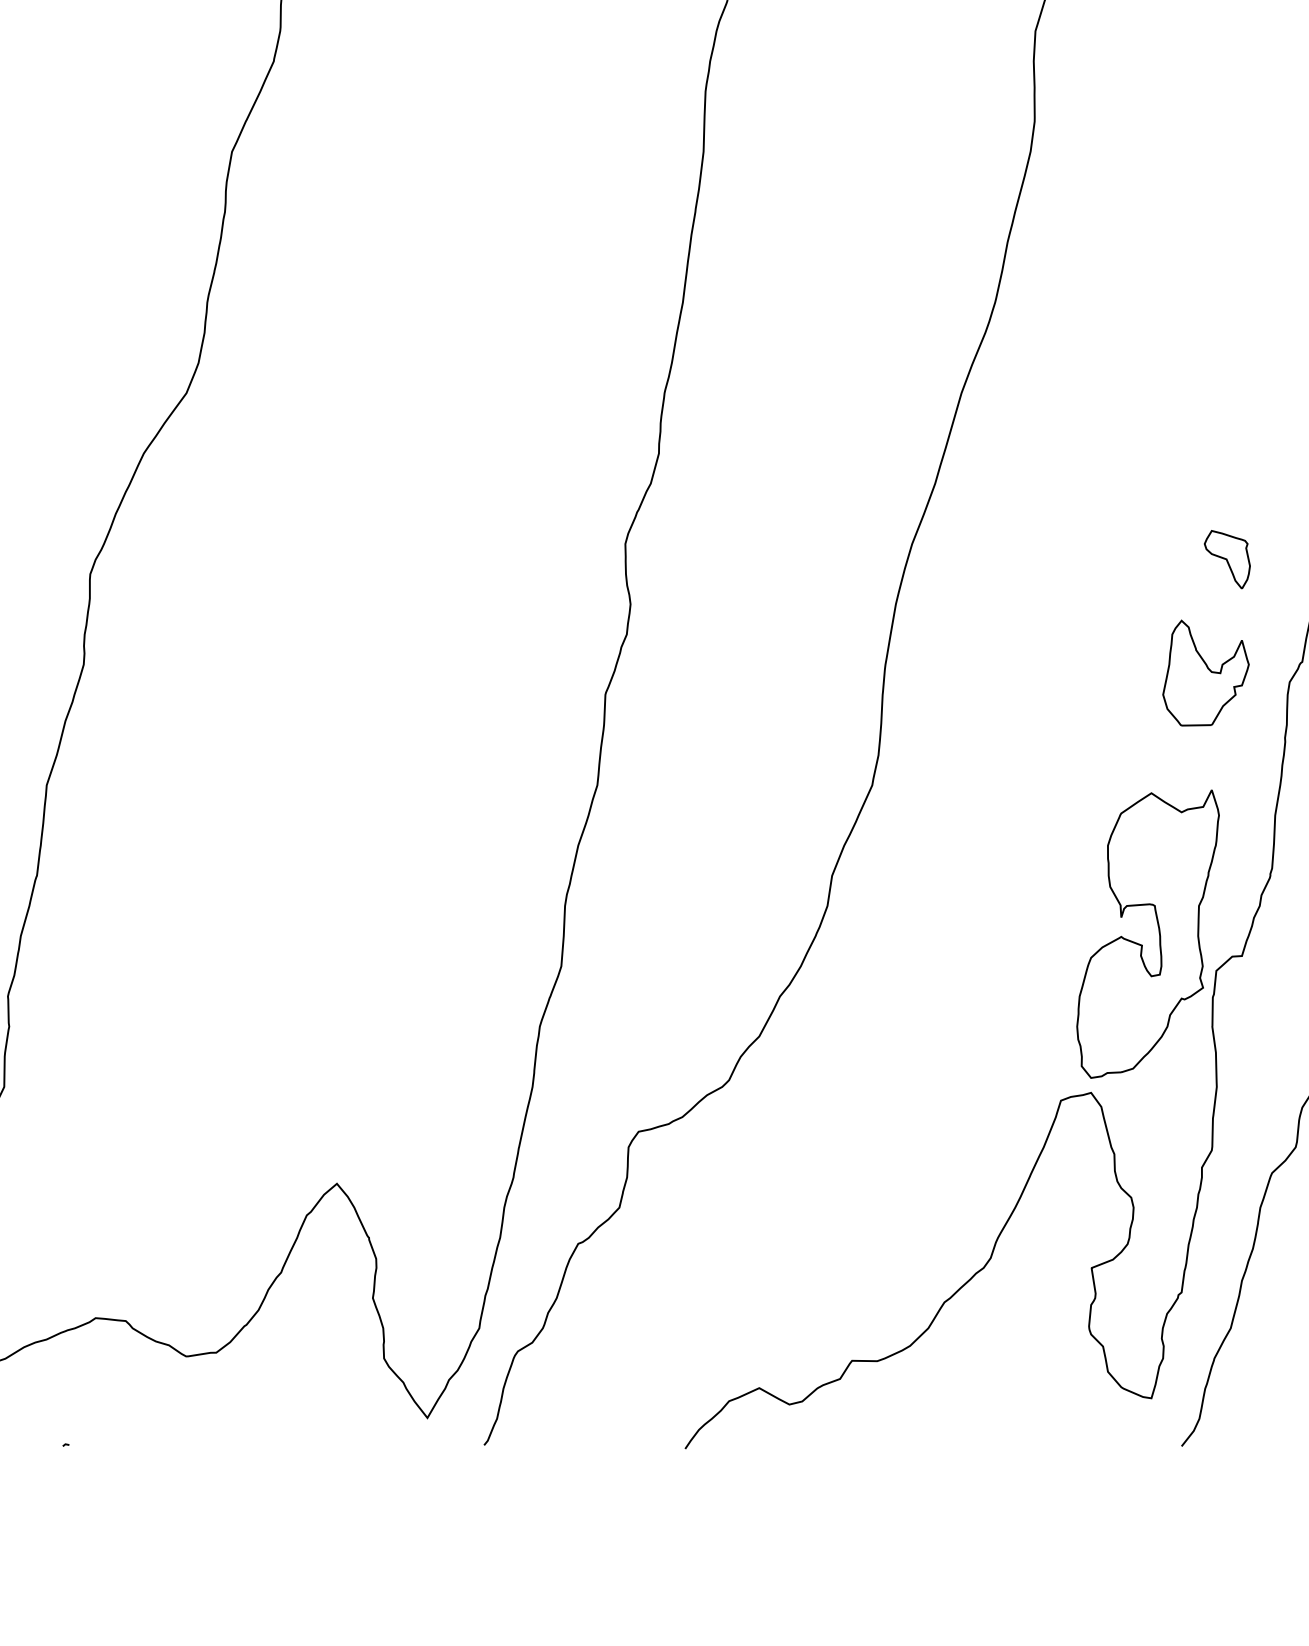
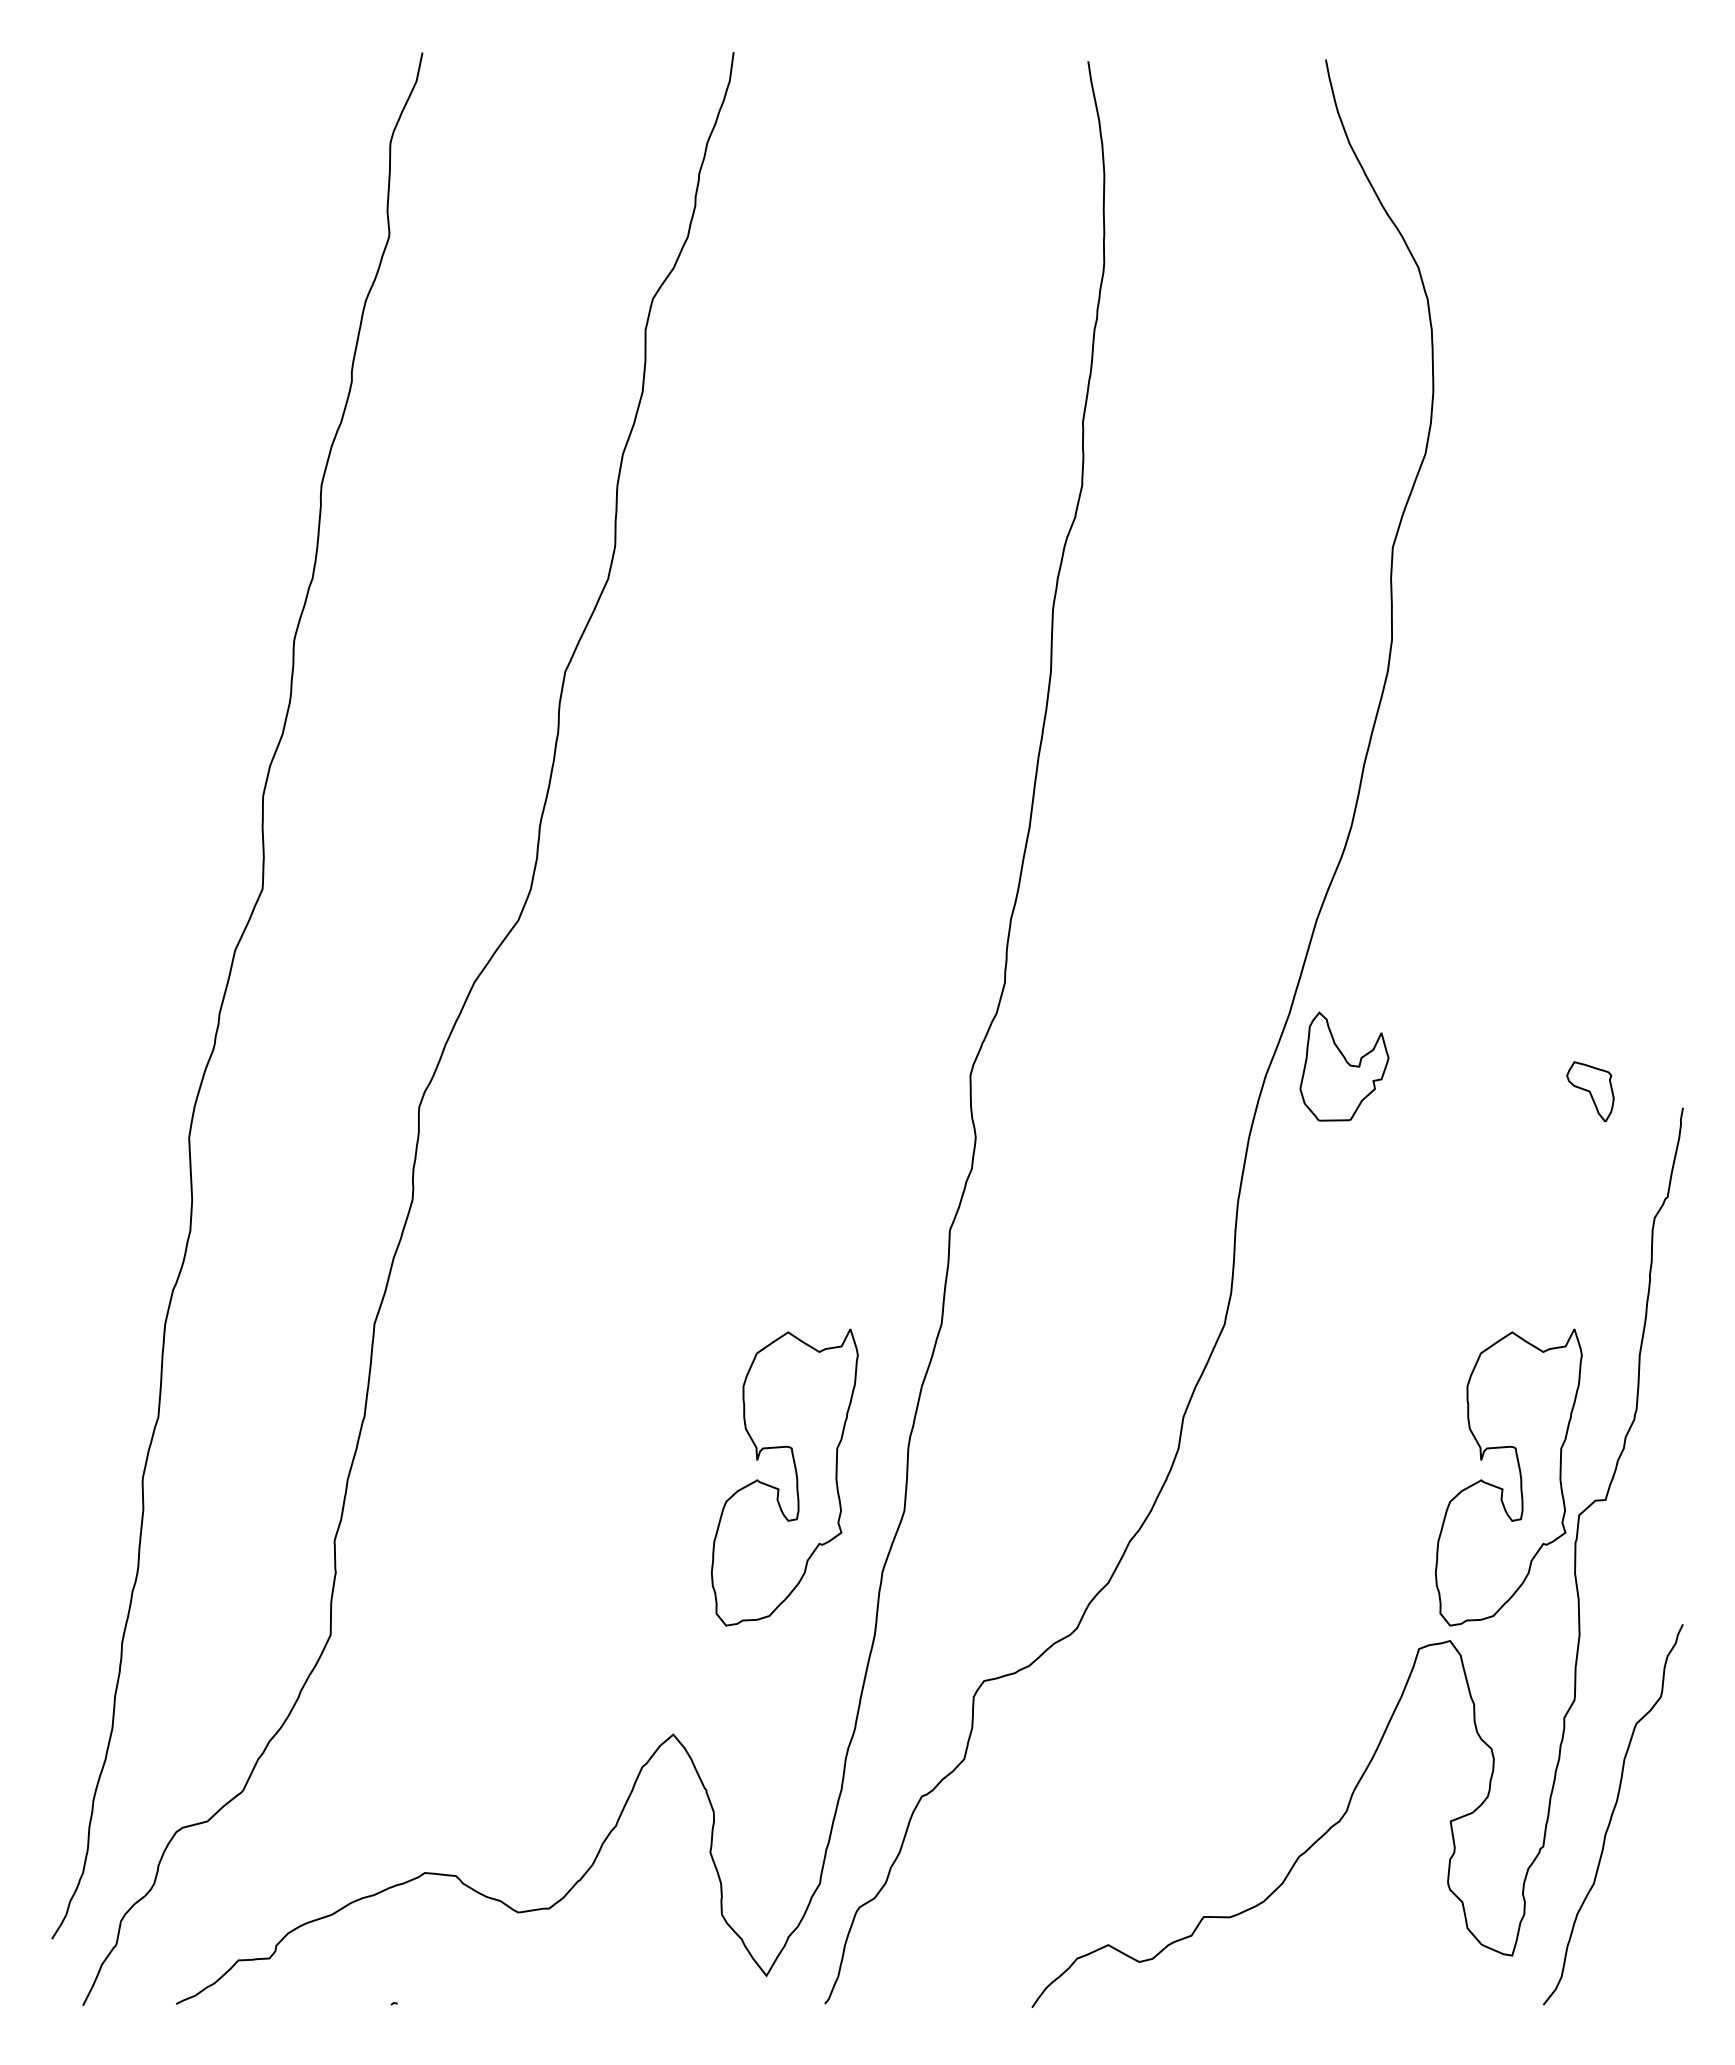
part: (1206, 672) -> (1344, 1066), moved
part: (455, 932) -> (795, 1475), added

